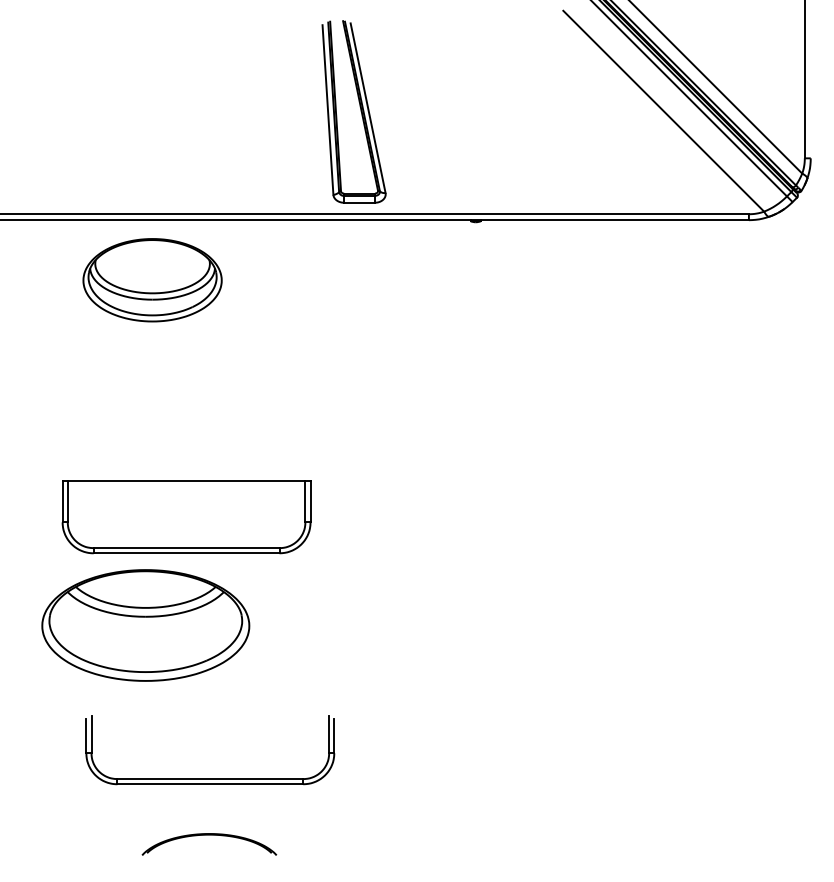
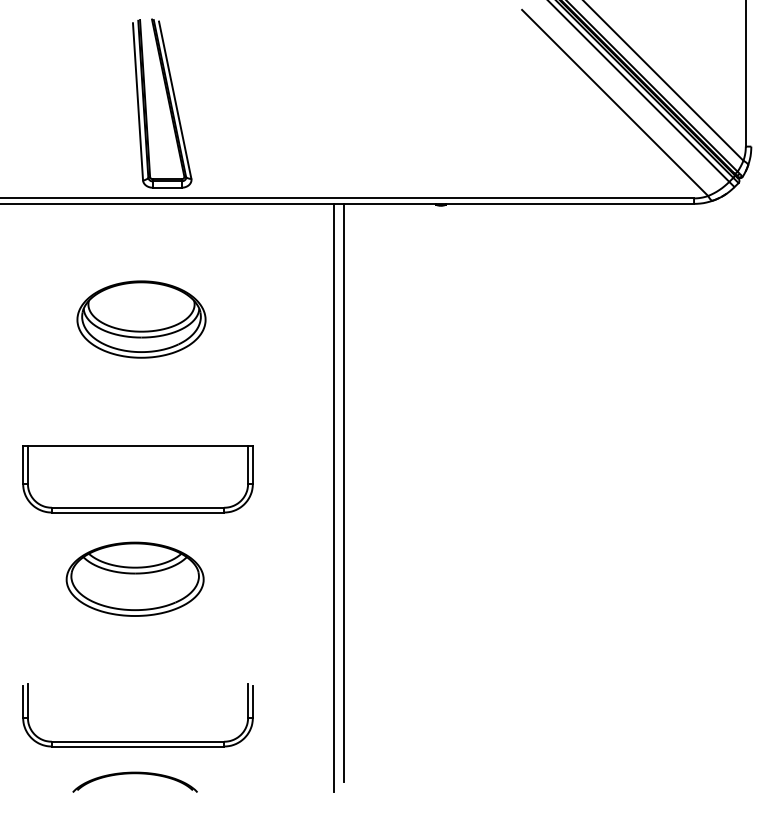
part: (354, 111) -> (162, 103), moved
part: (152, 280) -> (141, 319), moved
part: (186, 517) -> (137, 479), moved
line: (371, 531) -> (344, 492), added
line: (360, 537) -> (334, 497), added
part: (145, 624) -> (134, 578), size x0.71
part: (209, 778) -> (137, 741), moved
part: (208, 836) -> (134, 774), moved

